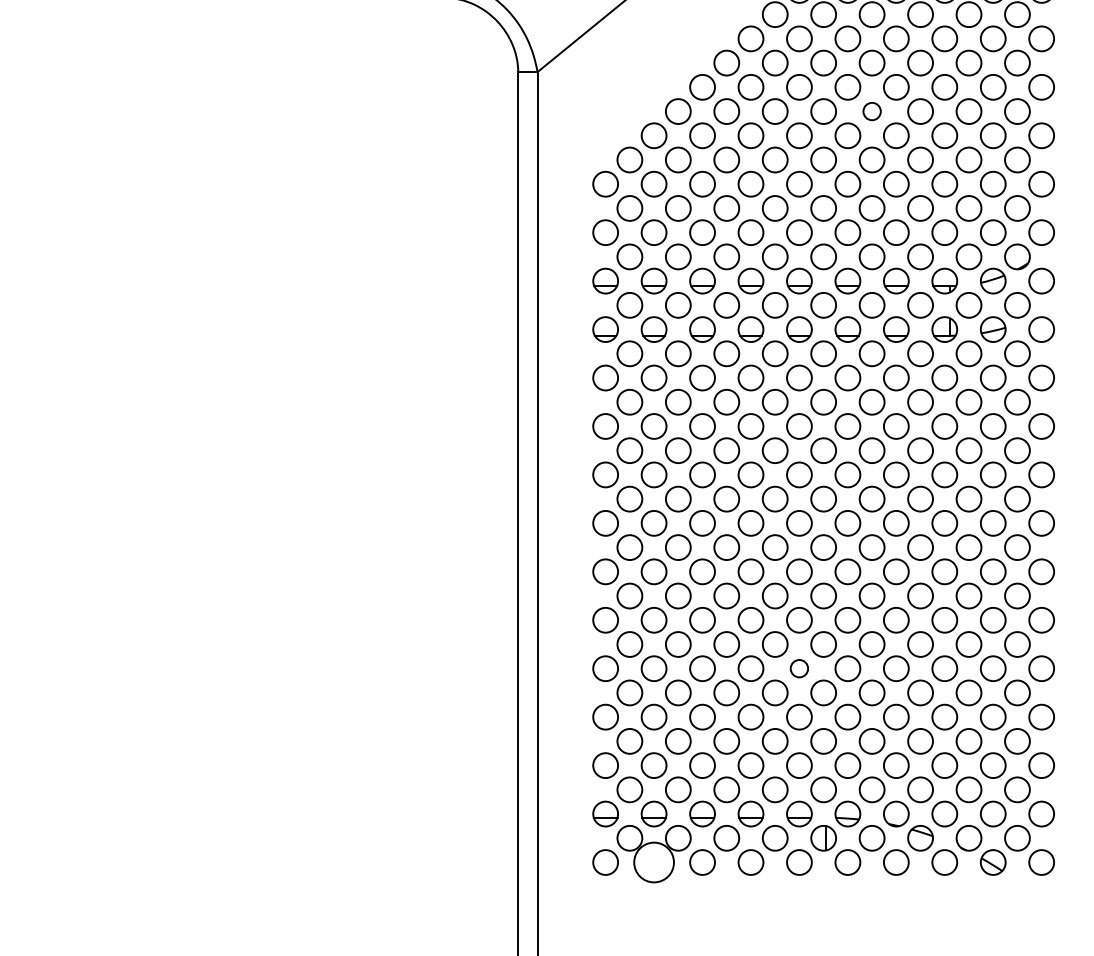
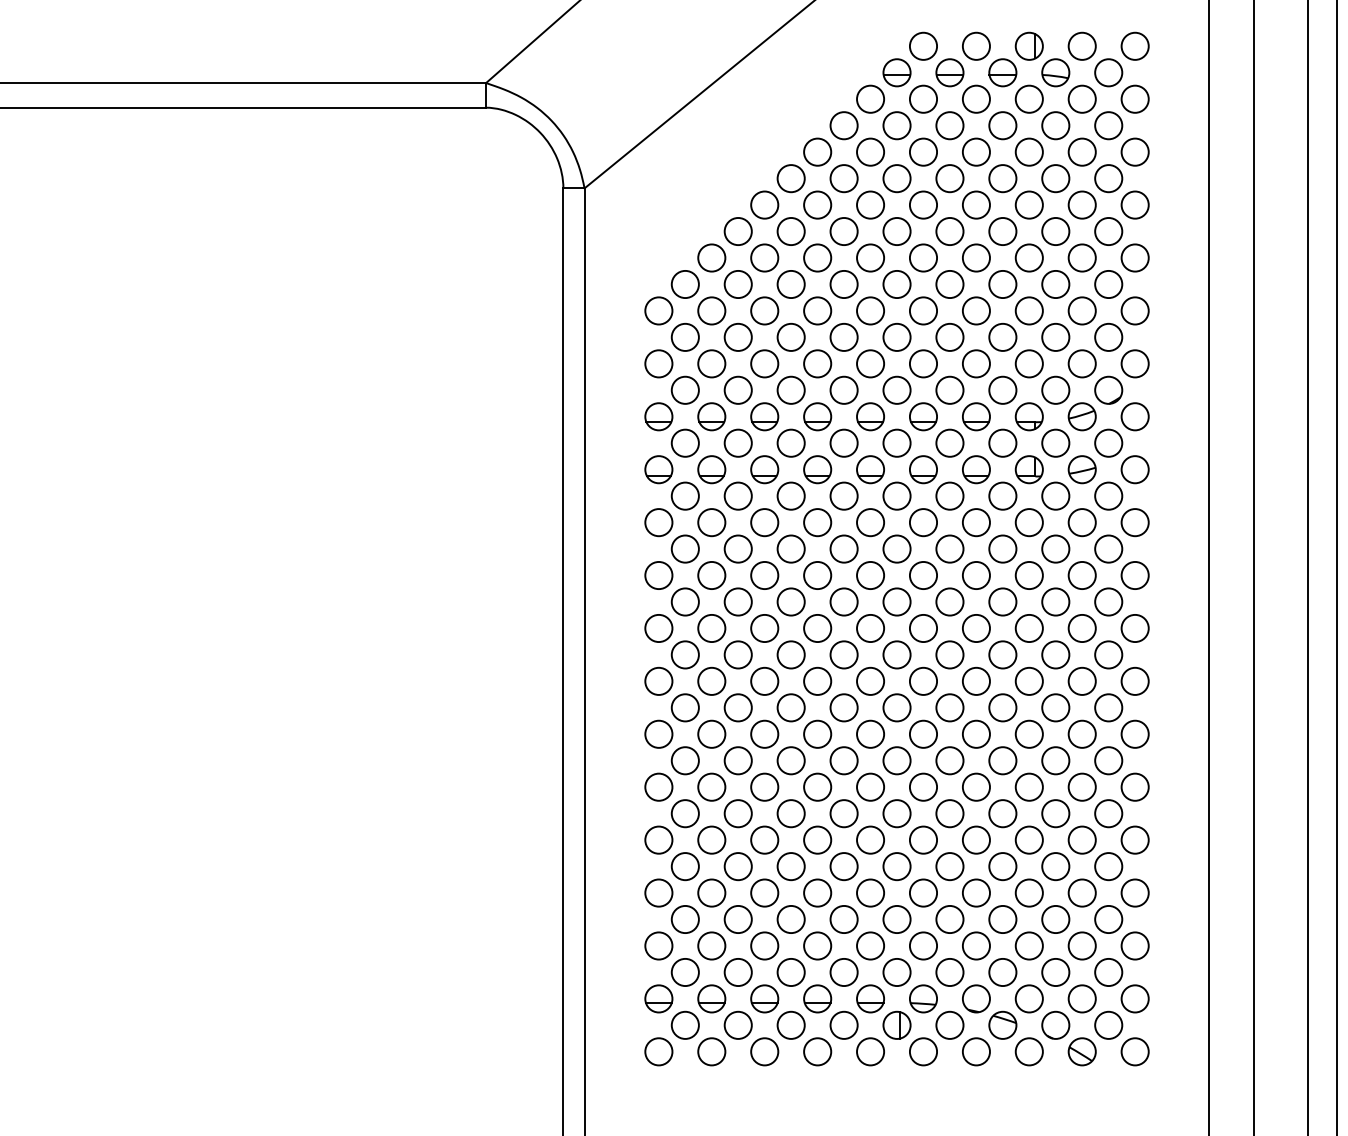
circle: (871, 111) -> (949, 231), size x1.43
circle: (799, 668) -> (870, 839), size x1.43
circle: (653, 862) -> (711, 1051), size x0.62

